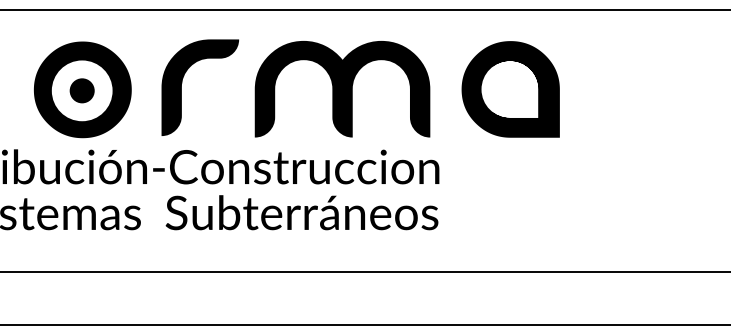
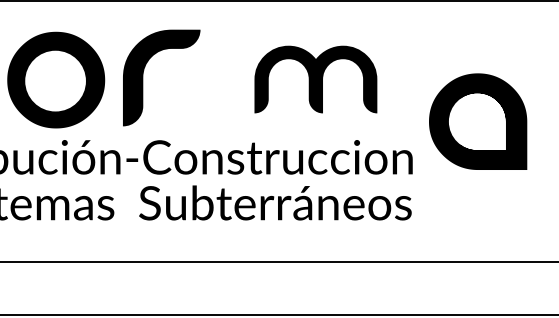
part: (182, 83) -> (143, 73), moved
part: (342, 89) -> (315, 79), size x0.7
part: (510, 89) -> (477, 121), moved
fill: (81, 90) -> (54, 80), removed

